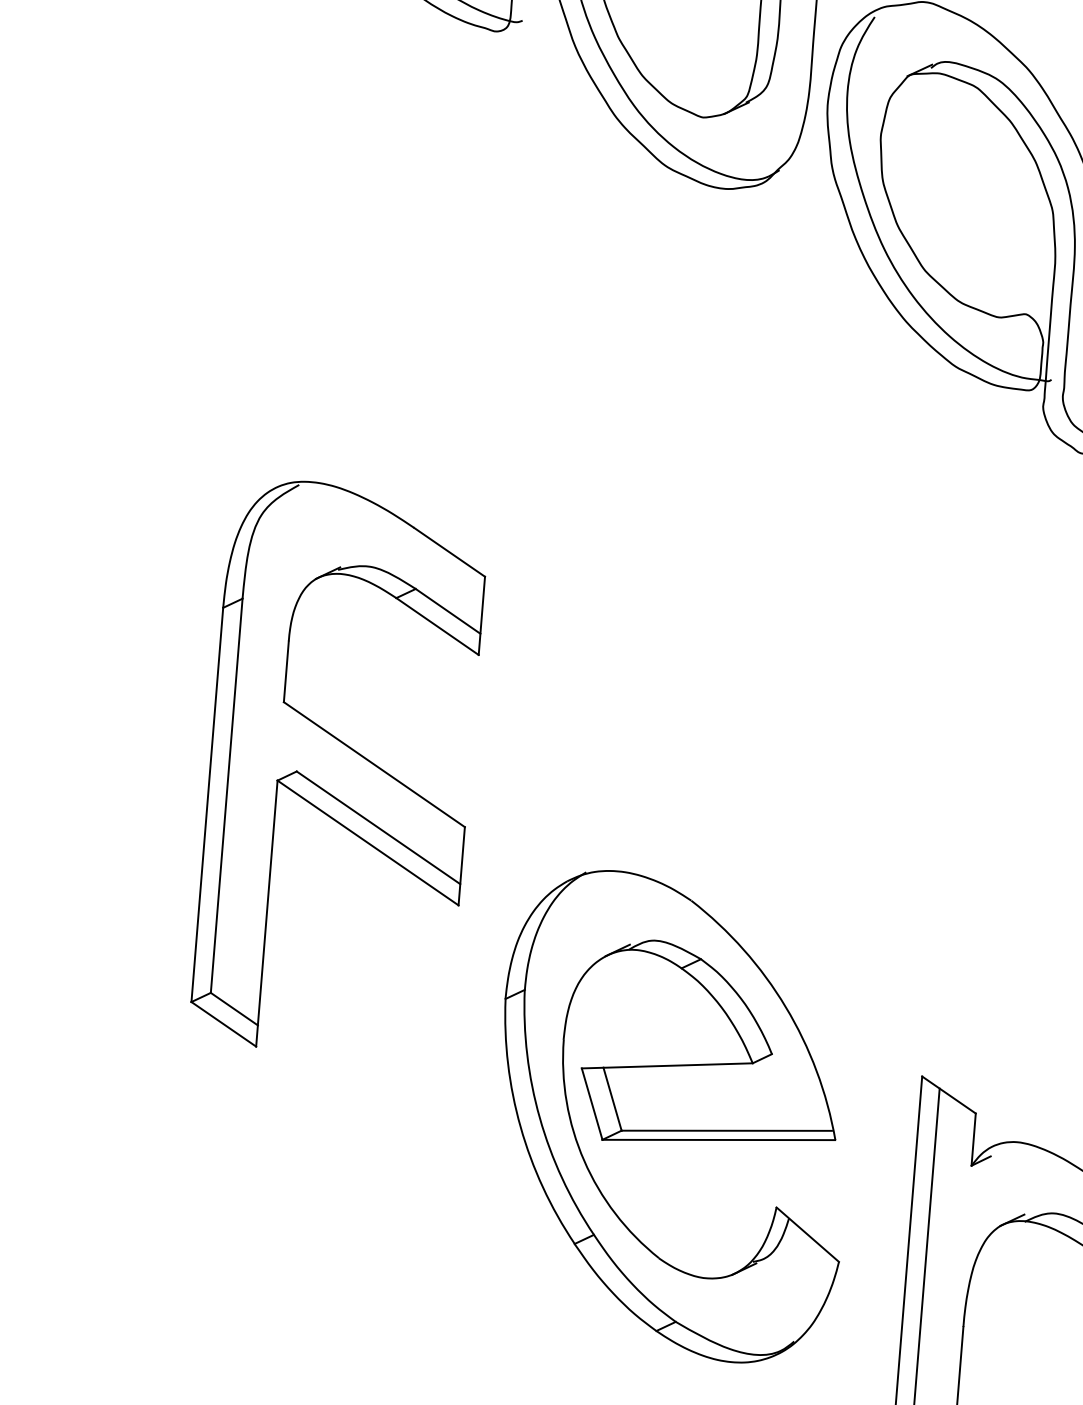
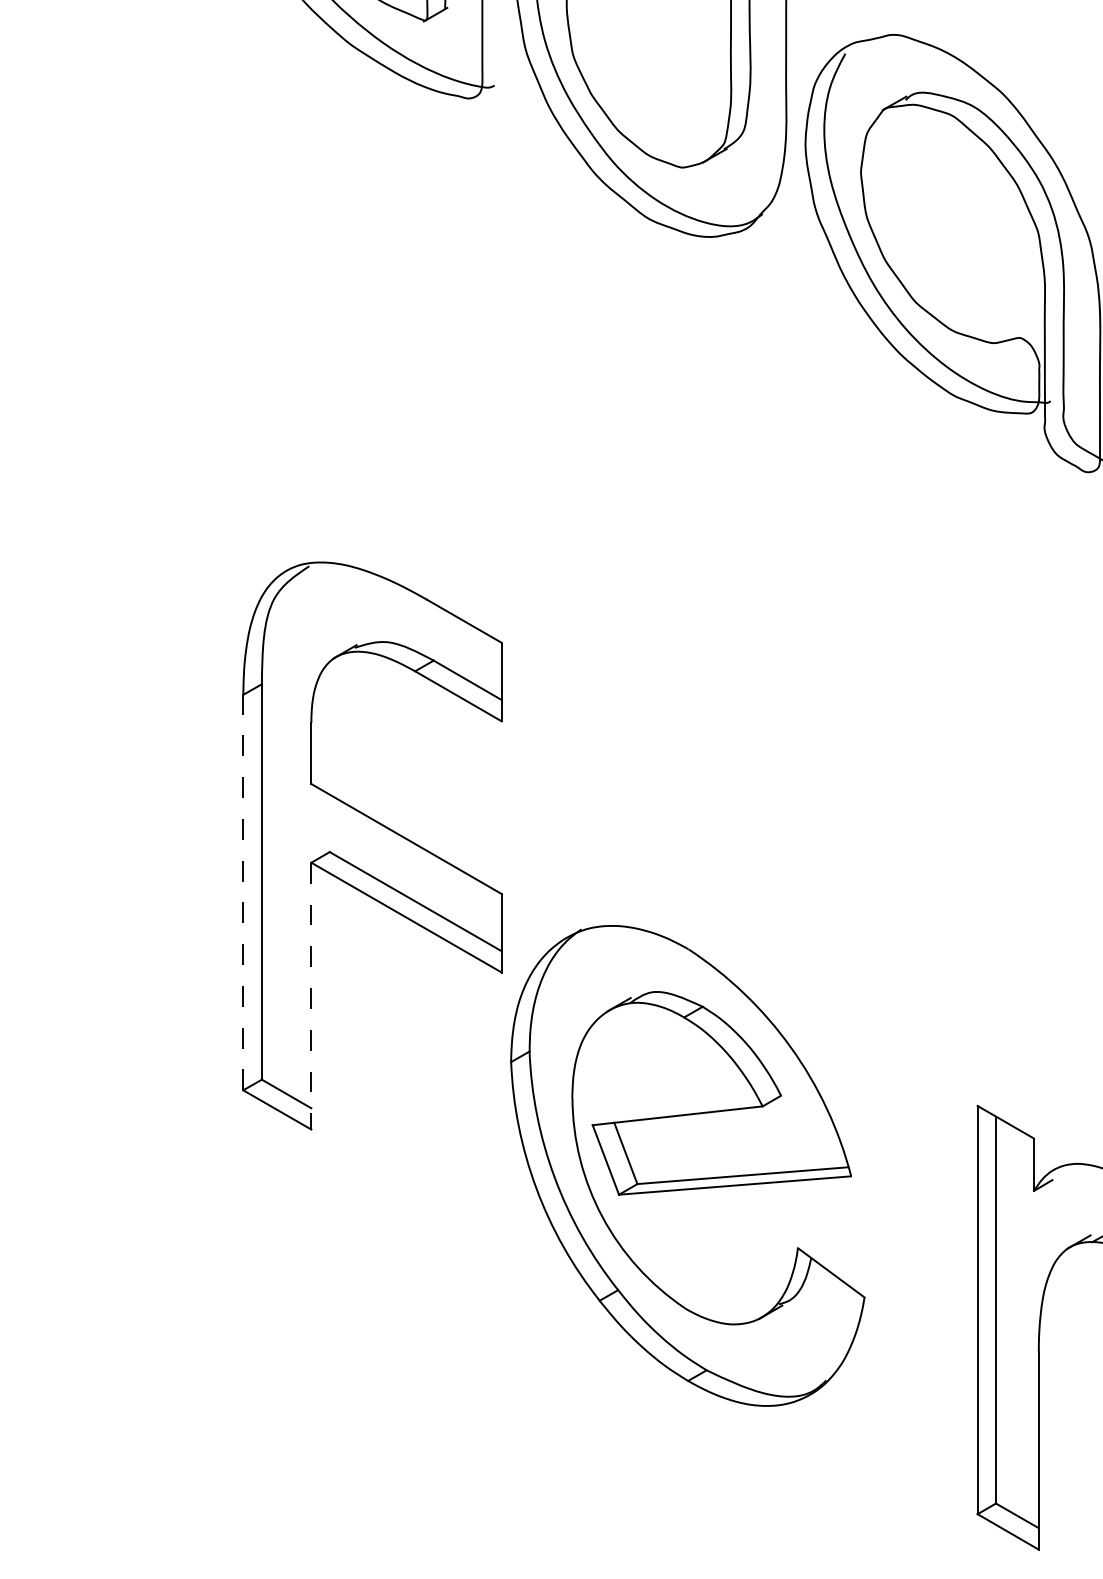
line: (207, 804) -> (243, 892), solid -> dashed
line: (266, 913) -> (311, 996), solid -> dashed
part: (673, 1116) -> (687, 1165), moved

